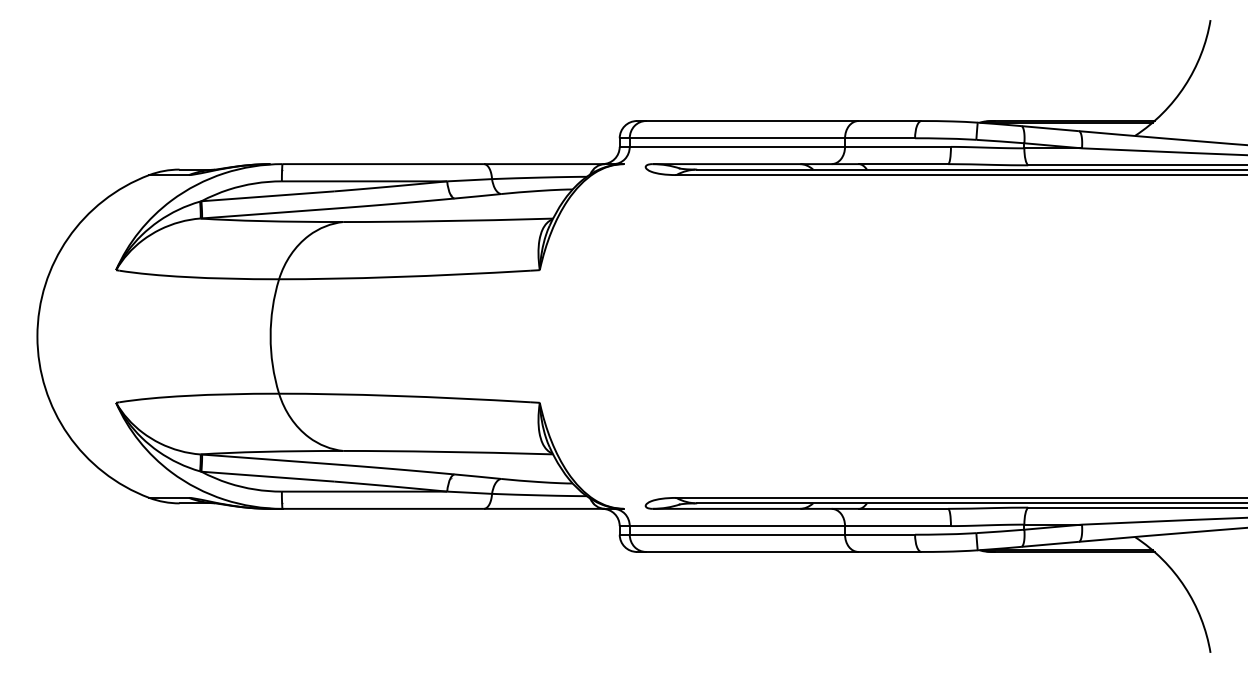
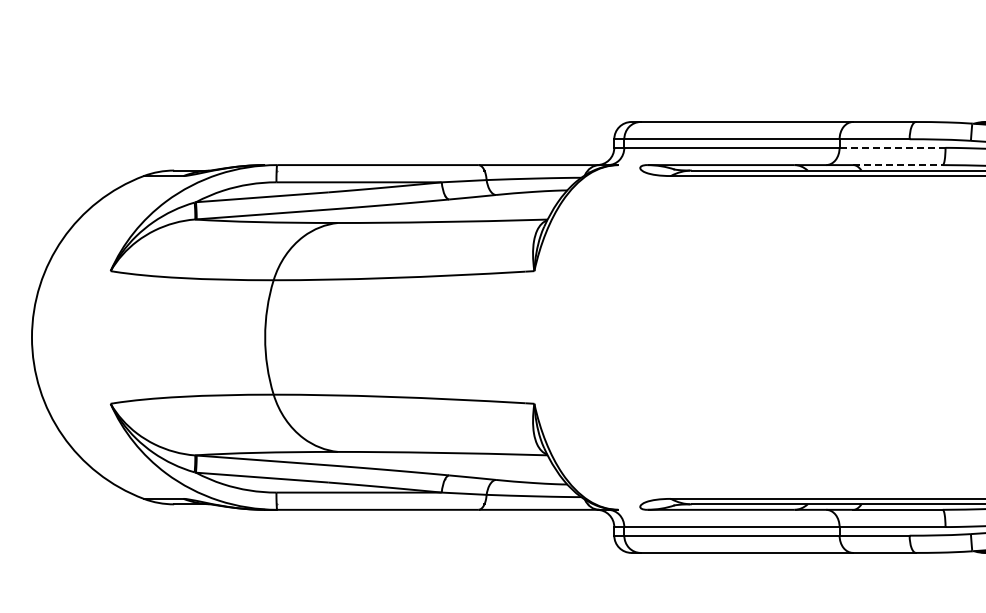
line: (898, 146) -> (893, 147), solid -> dashed
line: (903, 164) -> (898, 165), solid -> dashed

